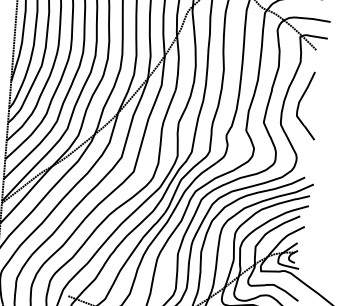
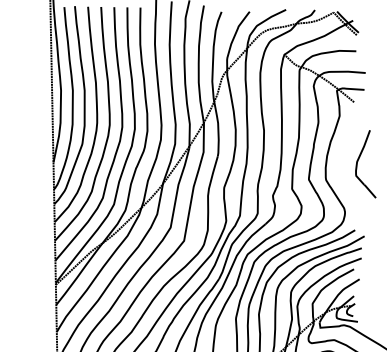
part: (300, 102) -> (358, 161), moved

